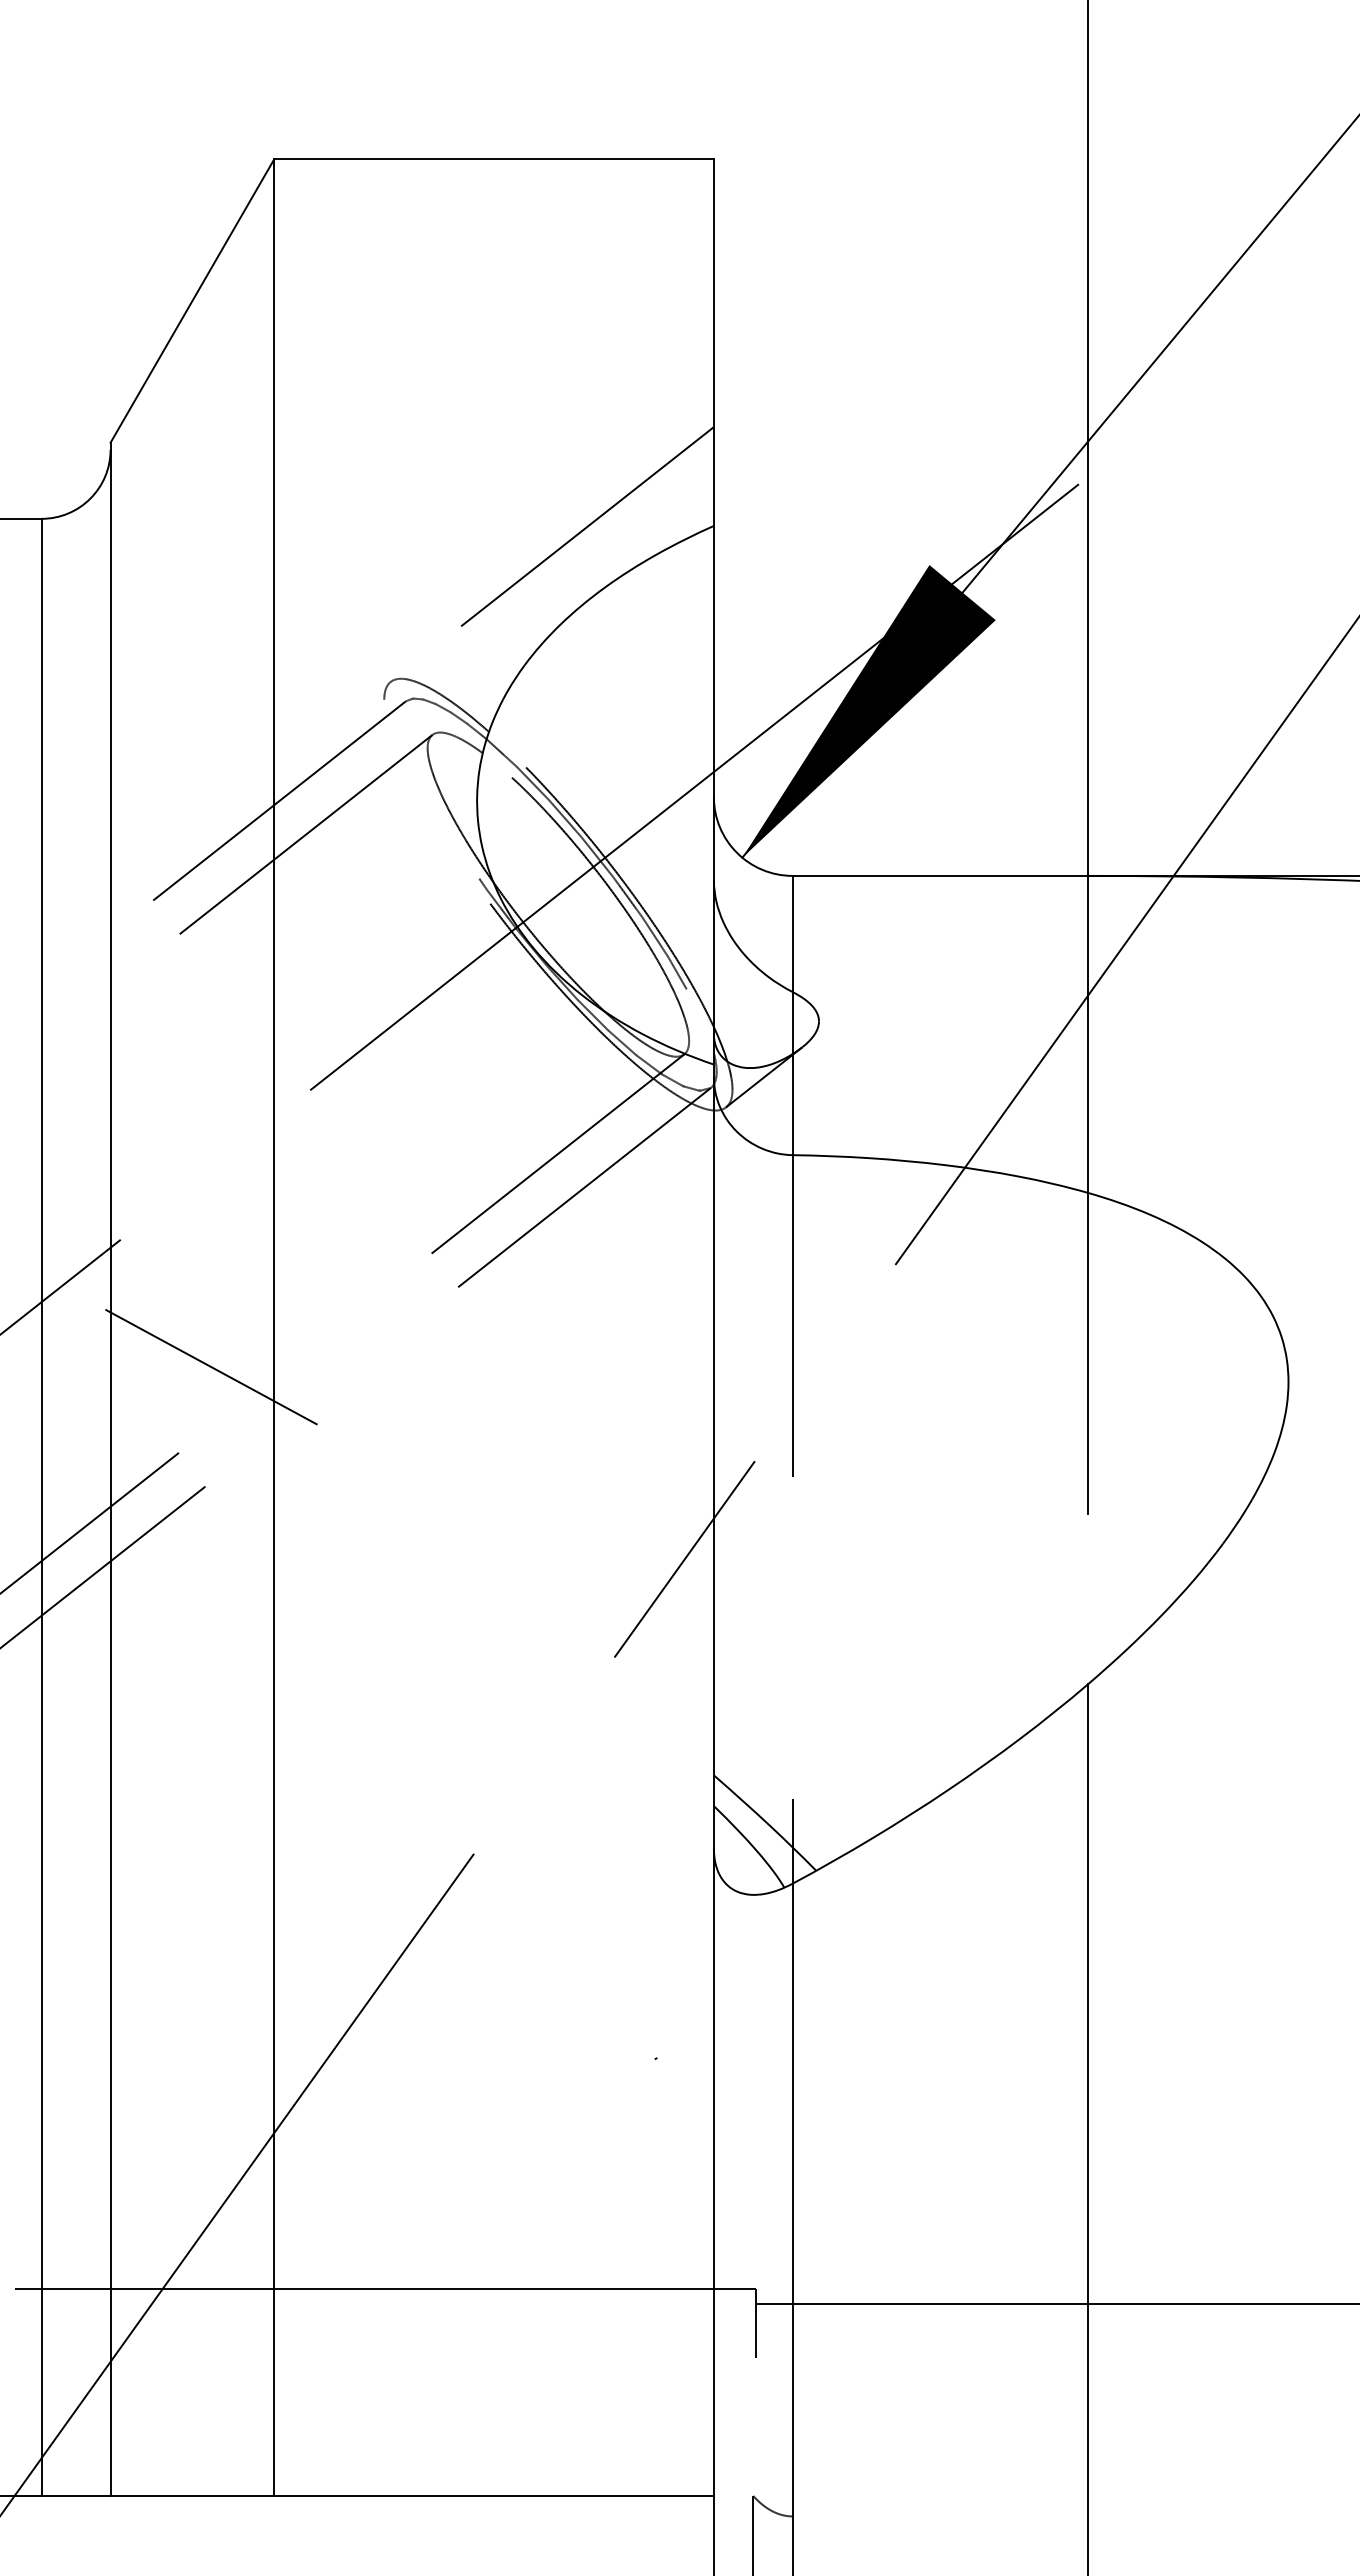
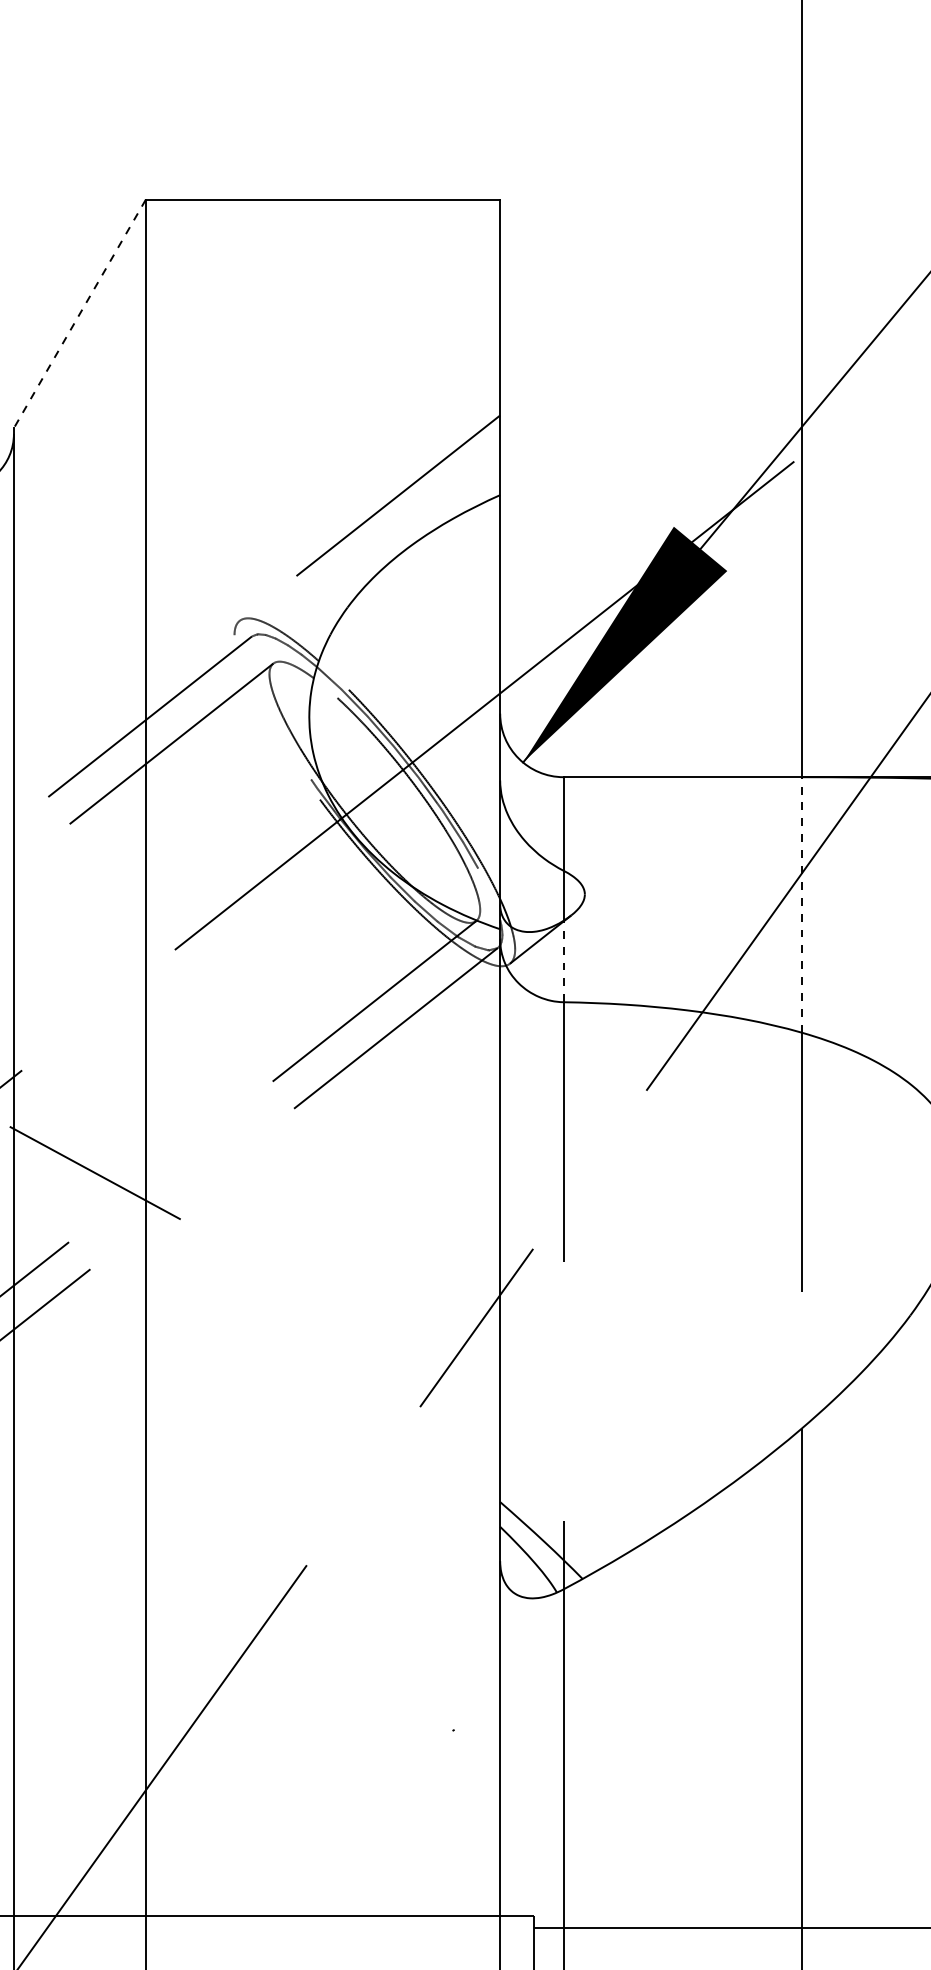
line: (192, 301) -> (79, 314), solid -> dashed
line: (1088, 1034) -> (802, 904), solid -> dashed
line: (792, 1104) -> (563, 961), solid -> dashed

